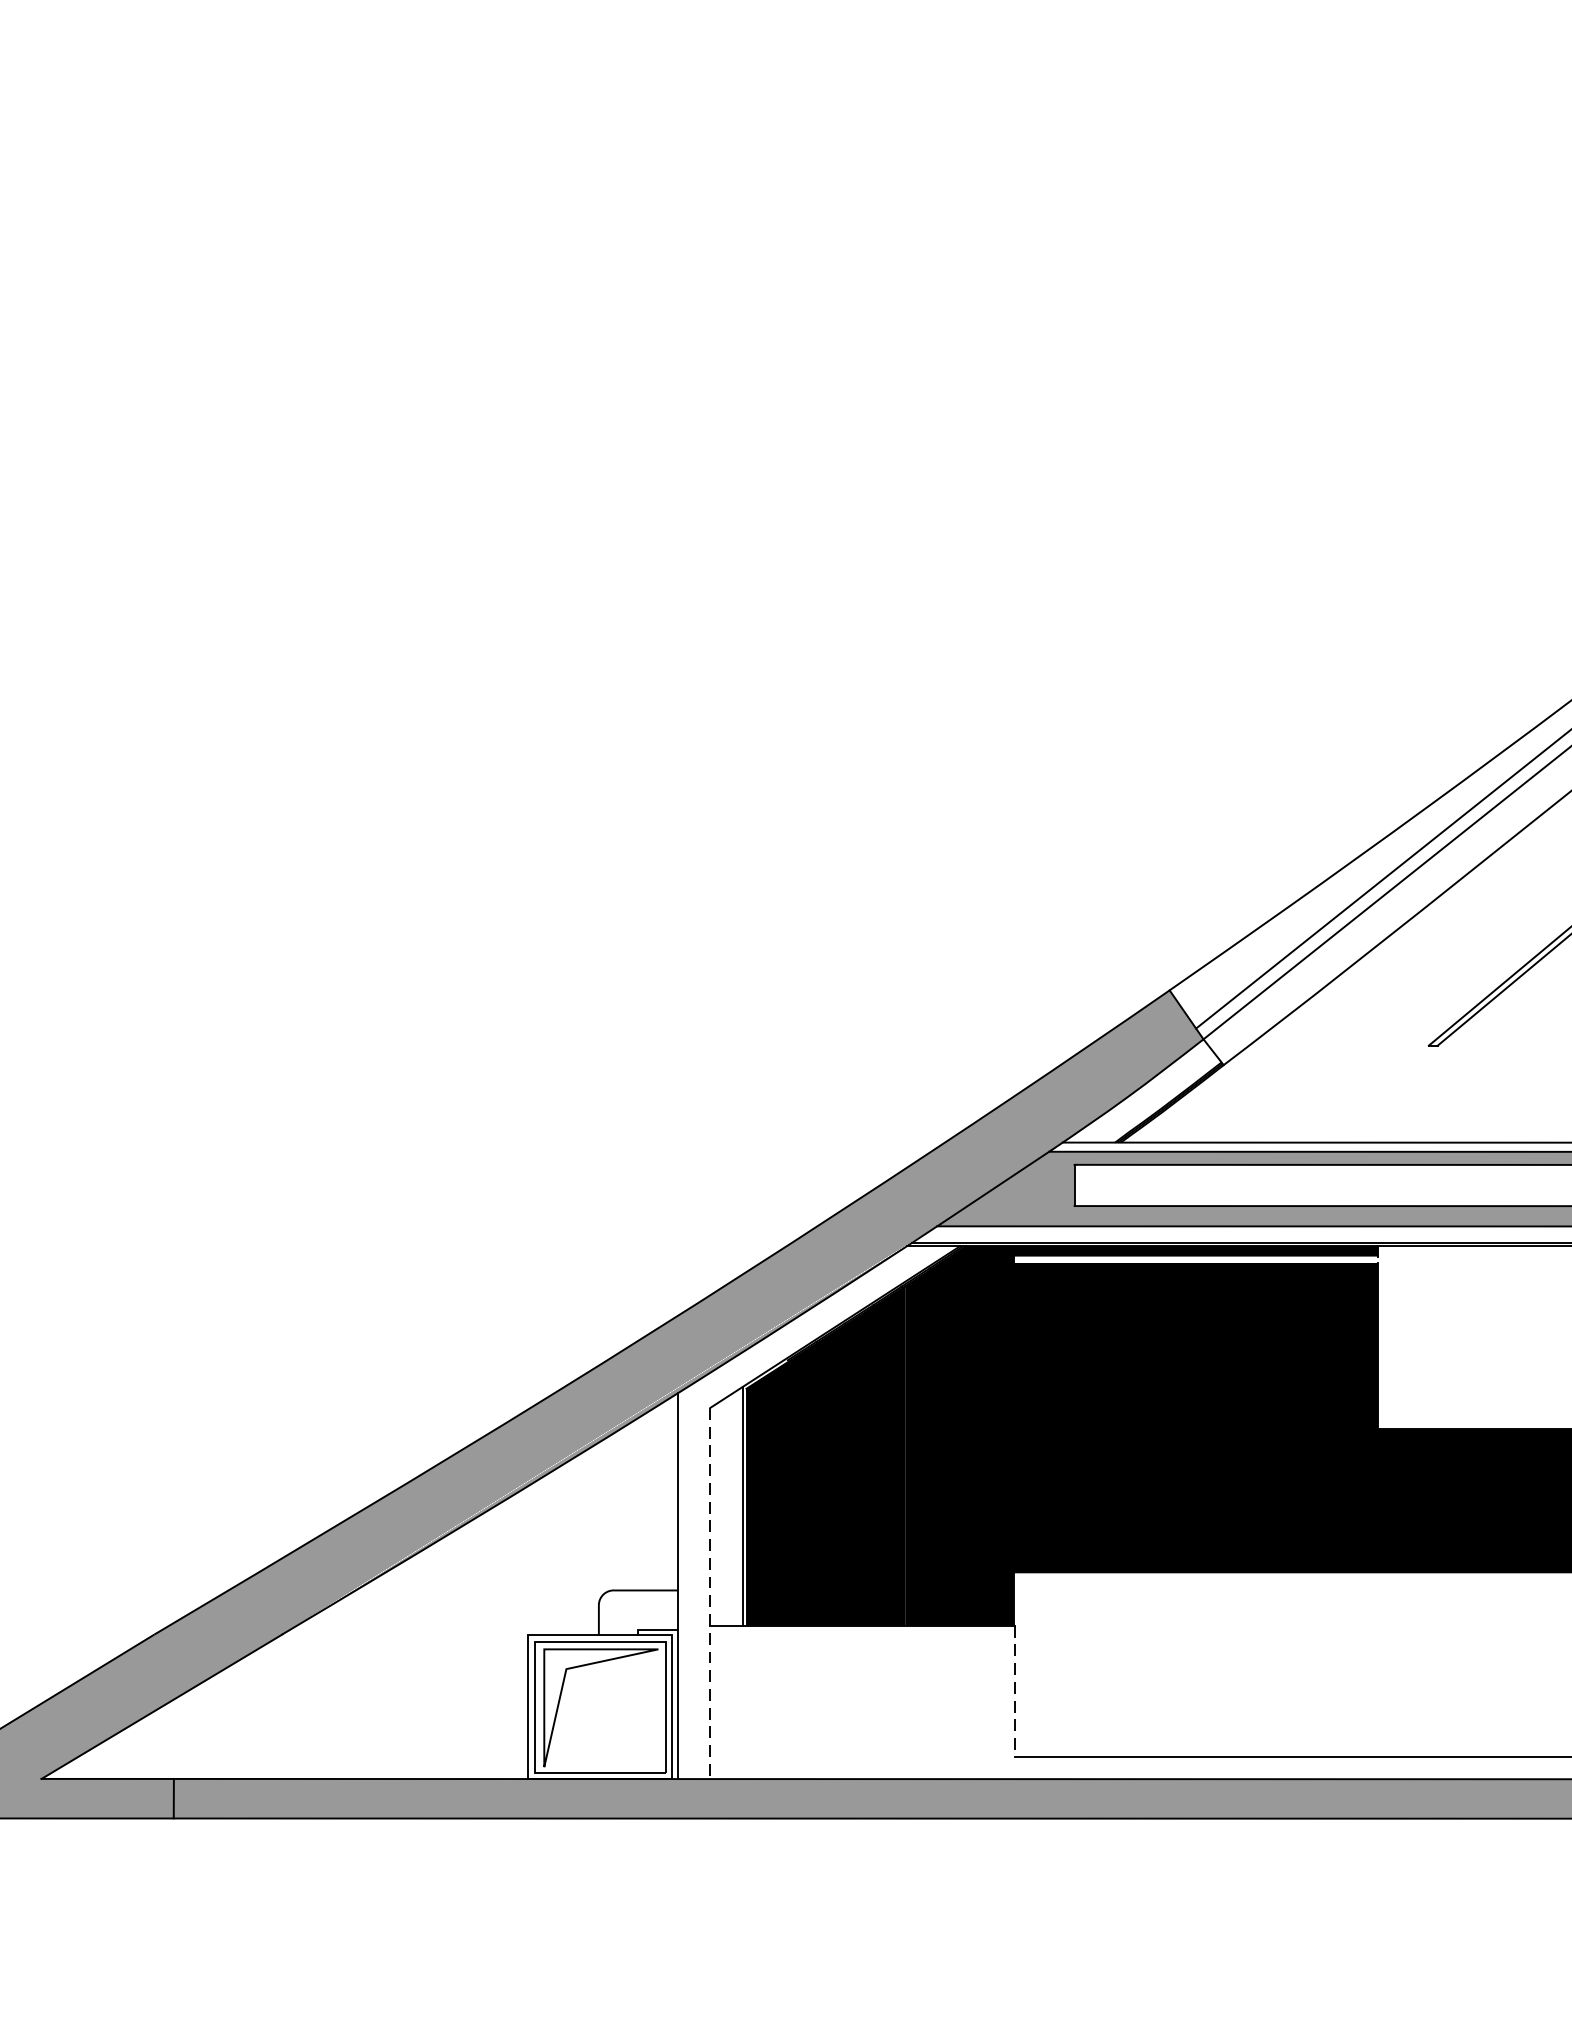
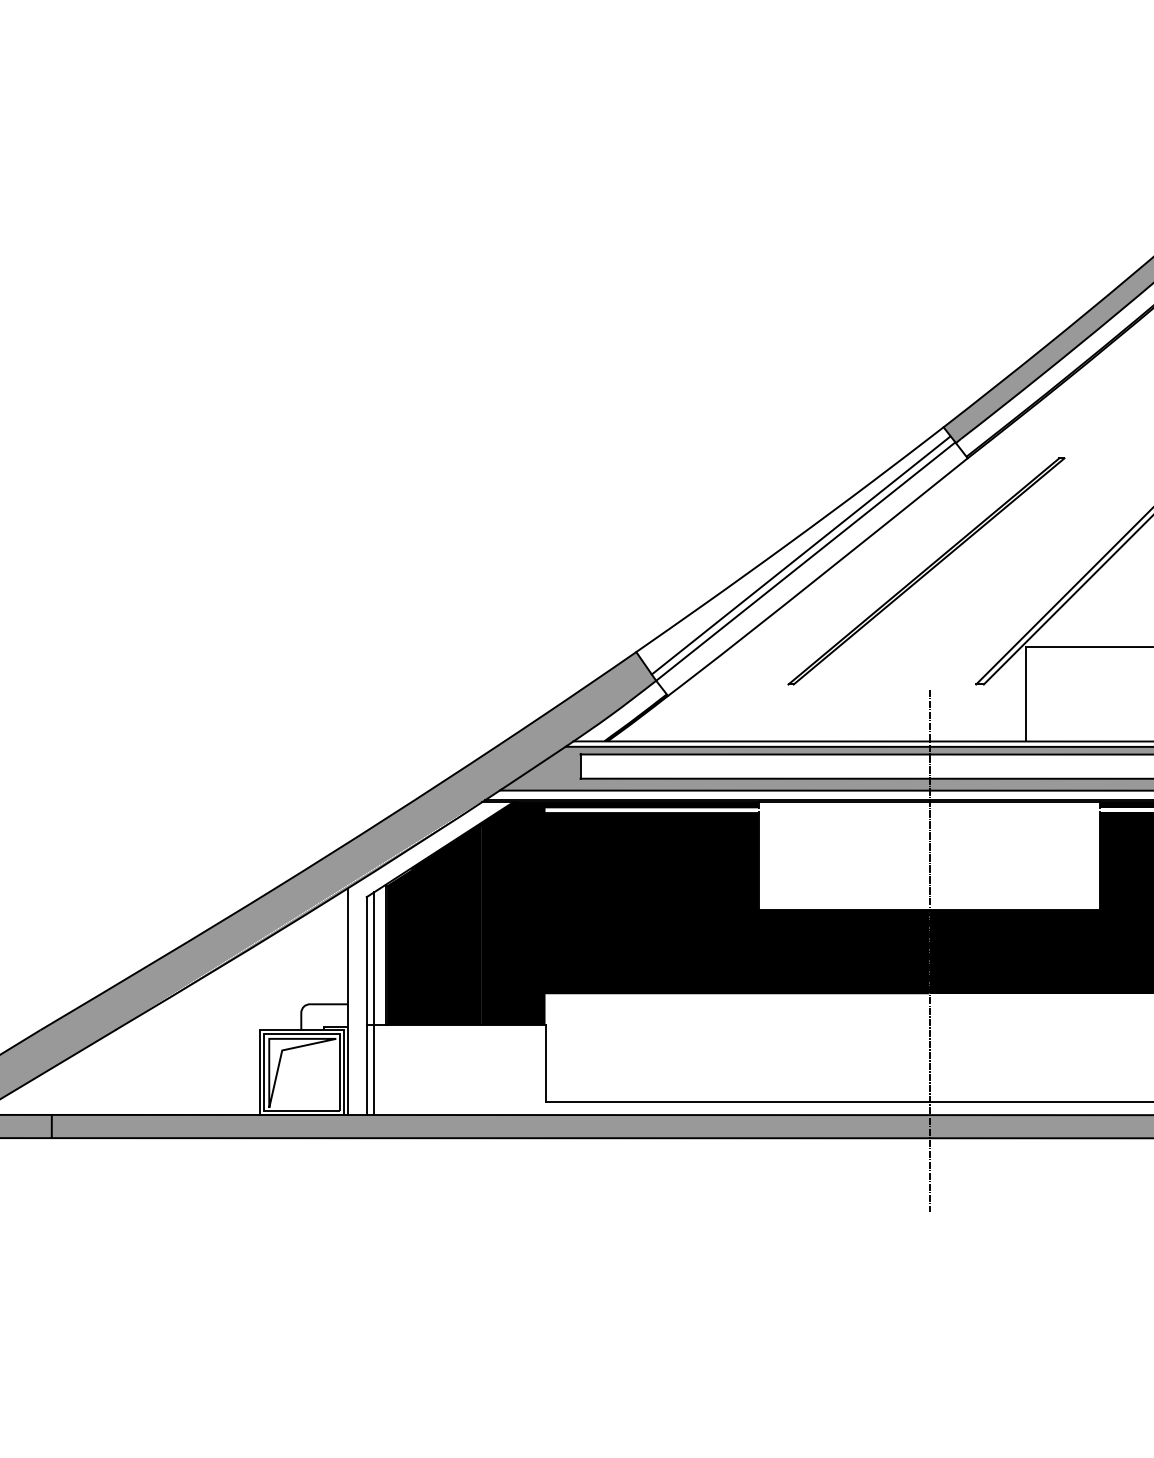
line: (723, 1589) -> (374, 1003), added
line: (709, 1594) -> (366, 1006), dashed -> solid
line: (1014, 1691) -> (545, 1063), dashed -> solid

